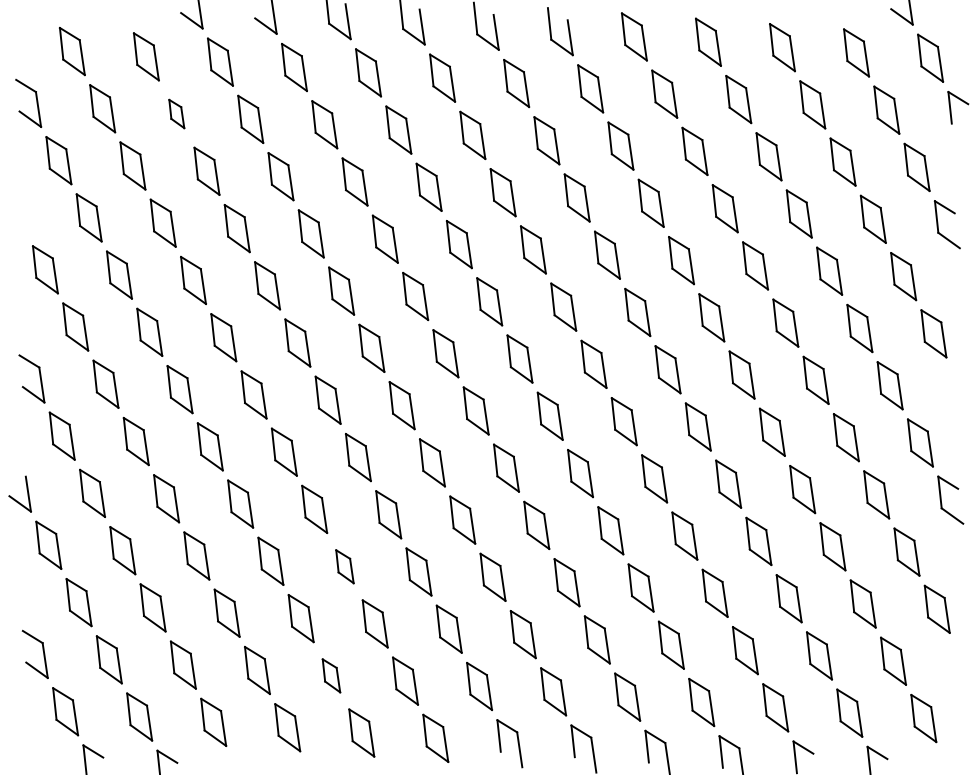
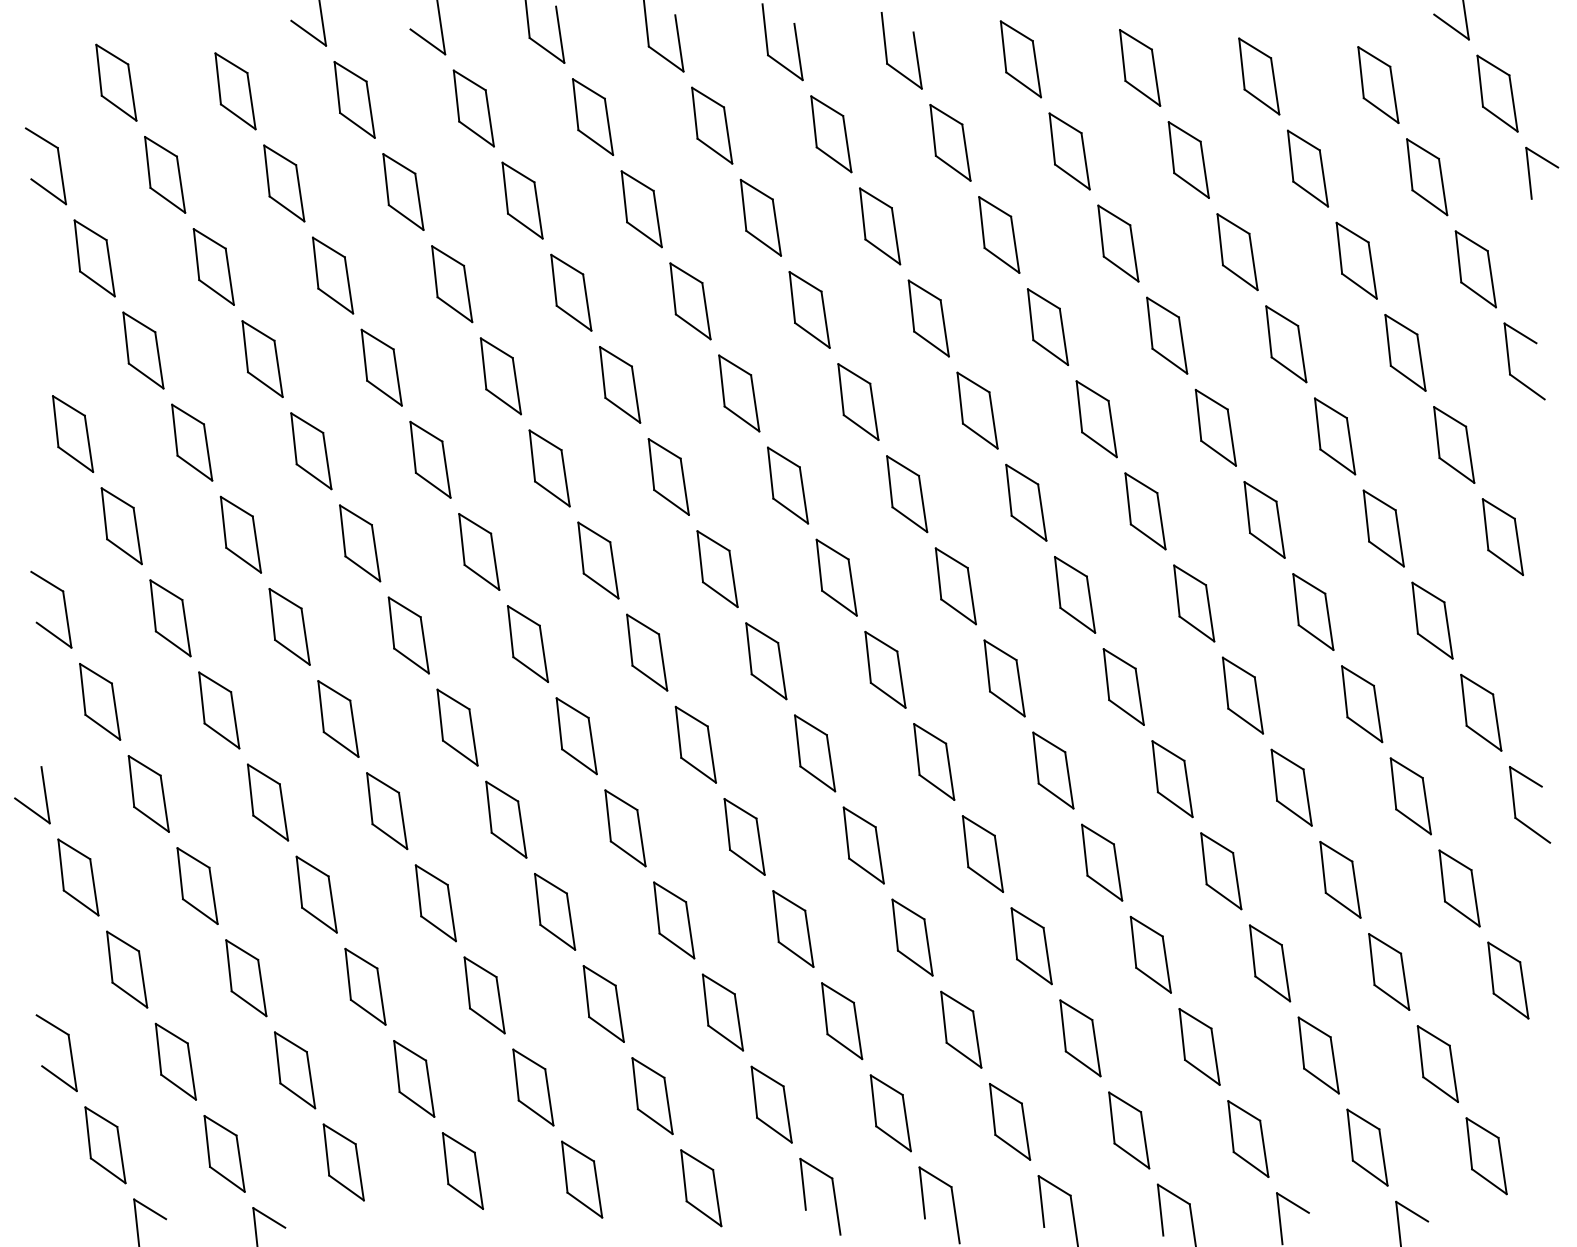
part: (176, 113) -> (283, 182), size x1.67
part: (344, 566) -> (554, 911), size x1.43
part: (331, 675) -> (533, 1087), size x1.43

